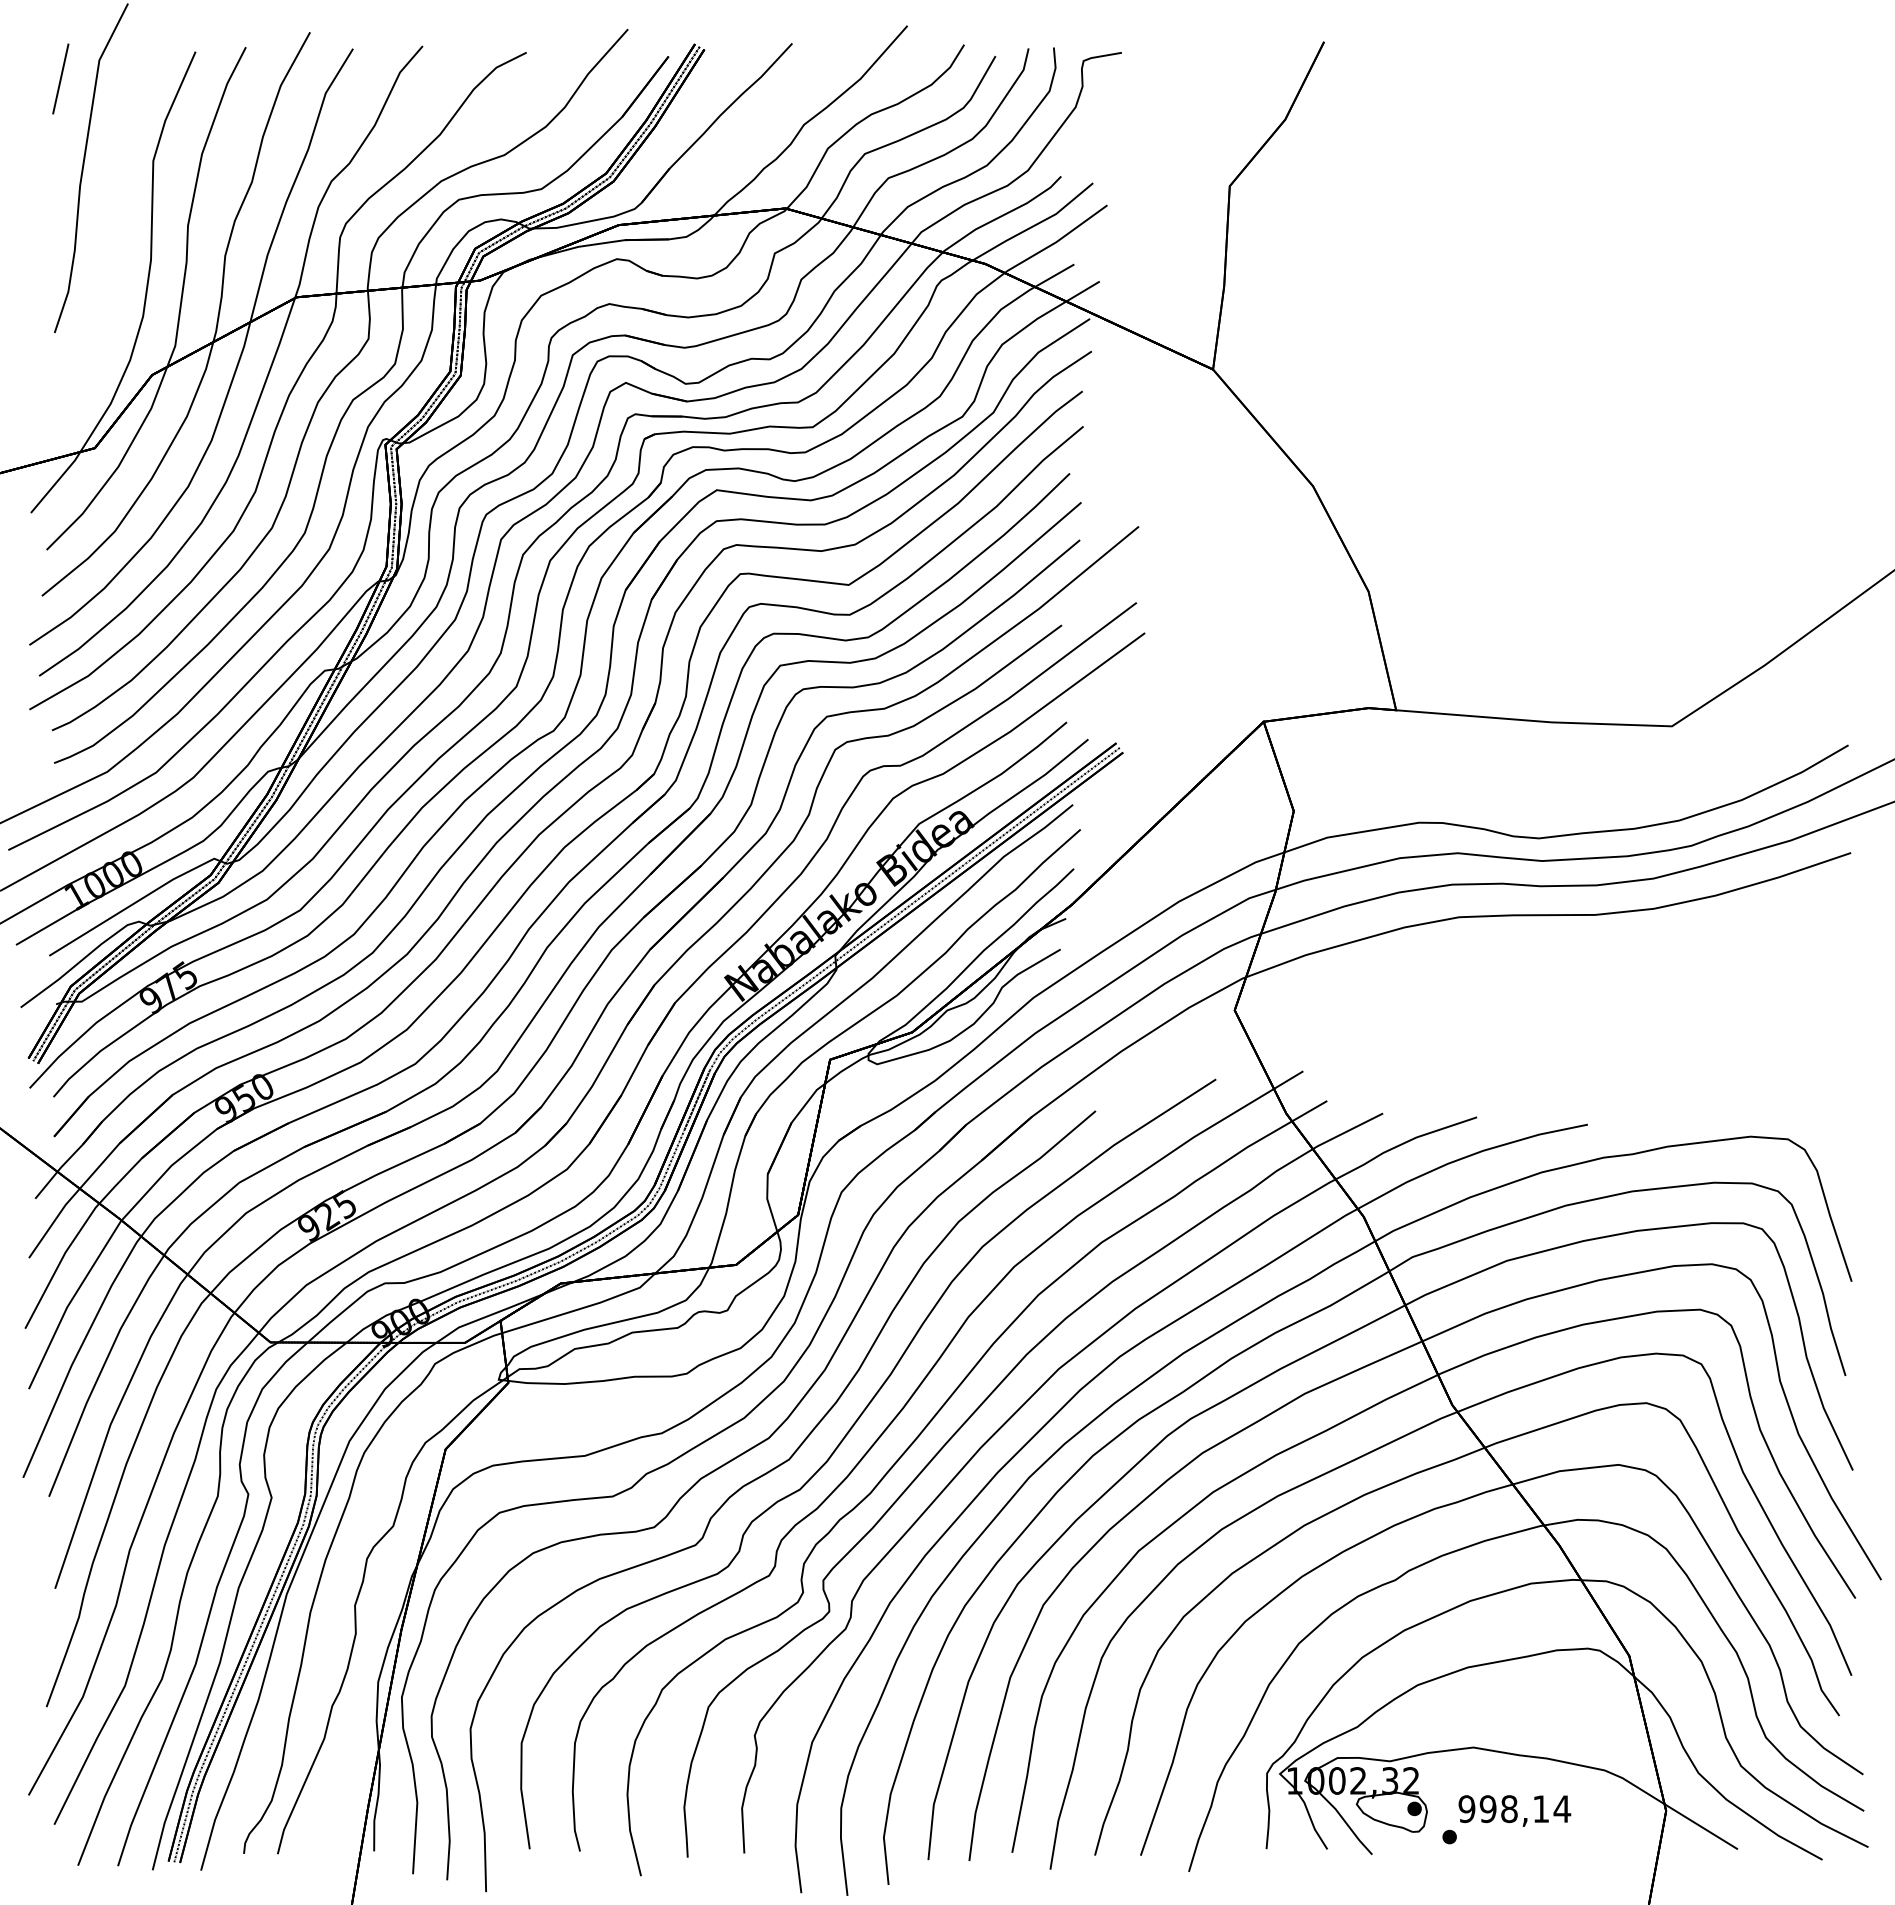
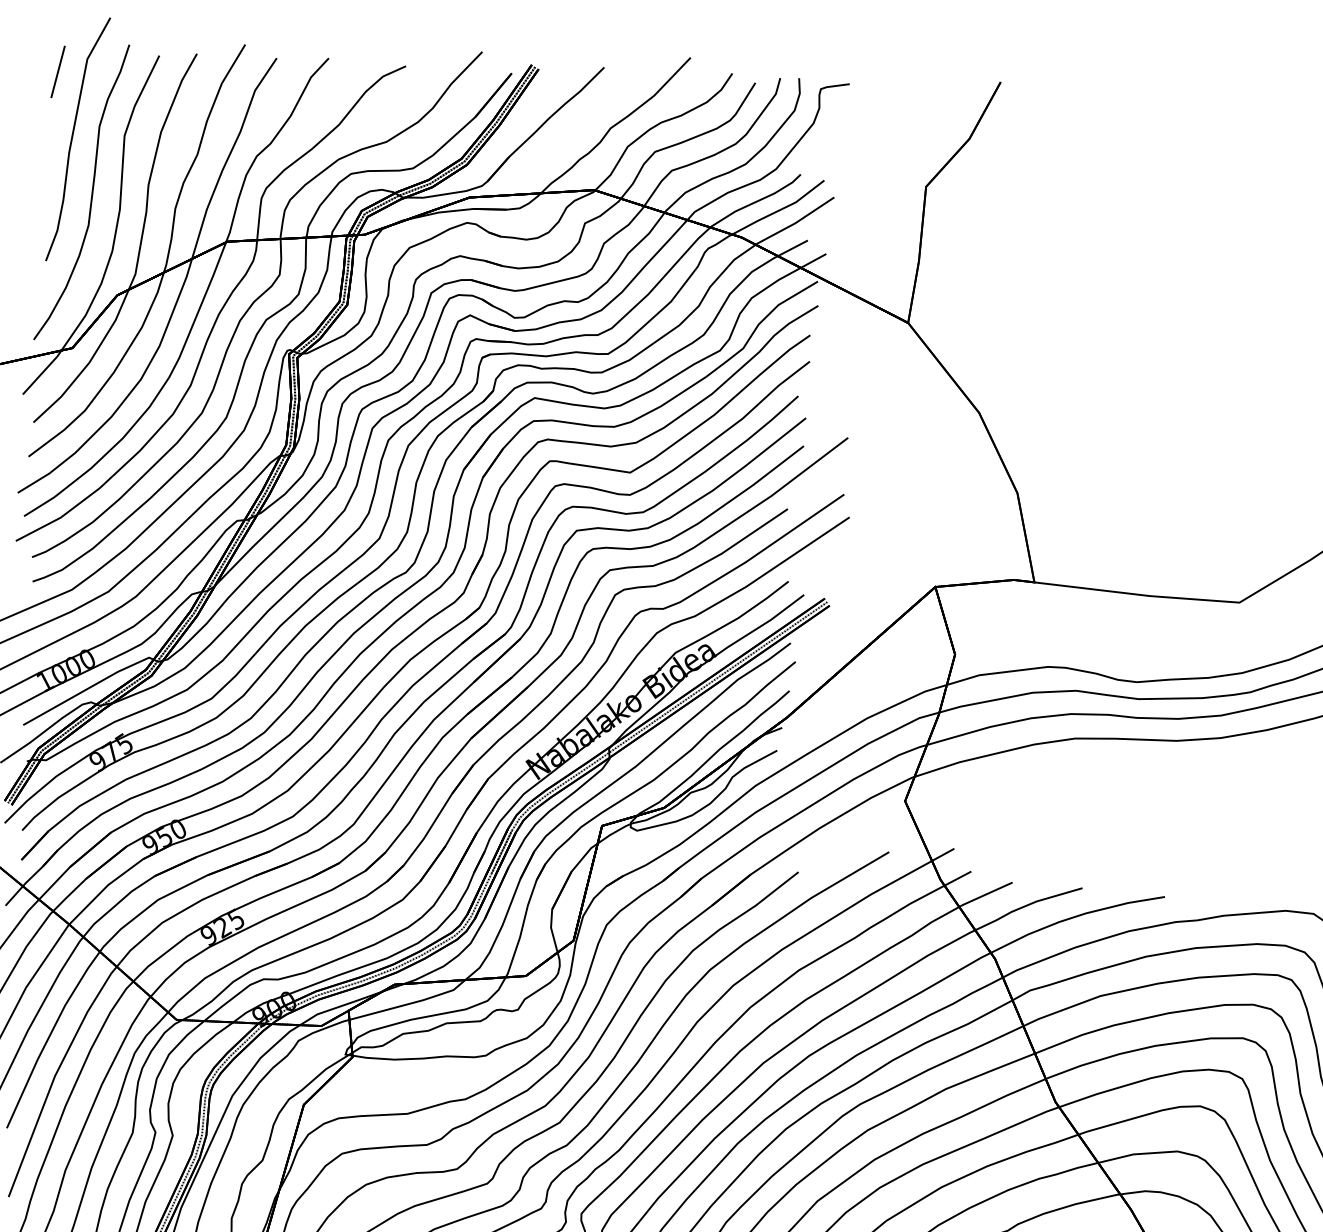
curve: (112, 238) -> (91, 192), added

